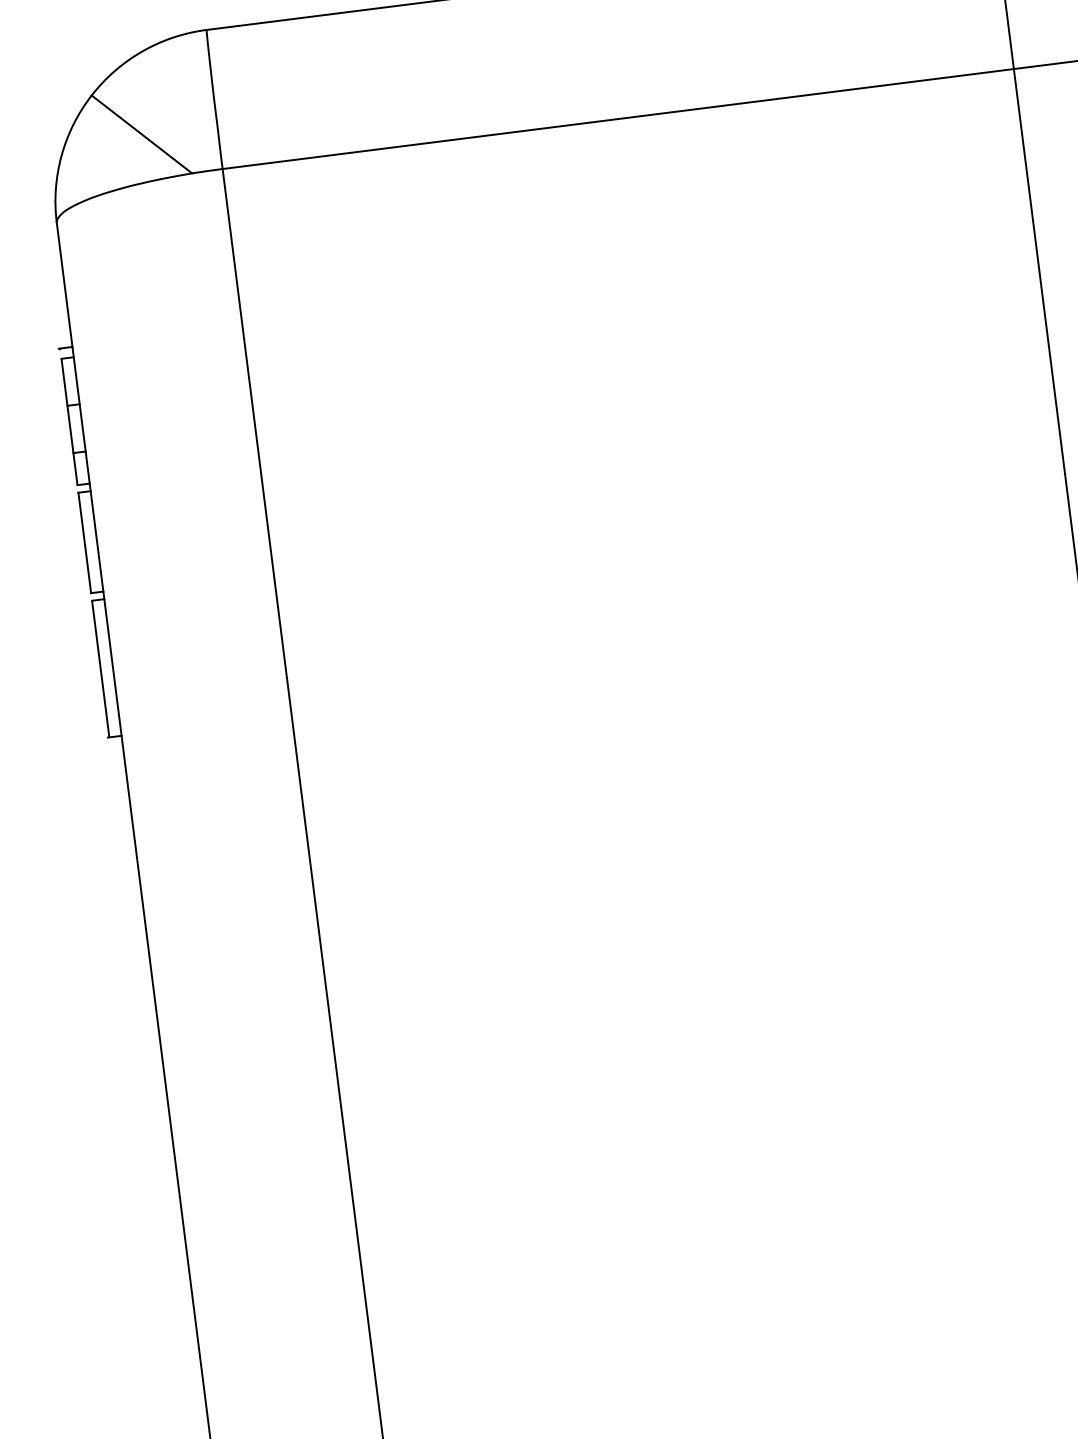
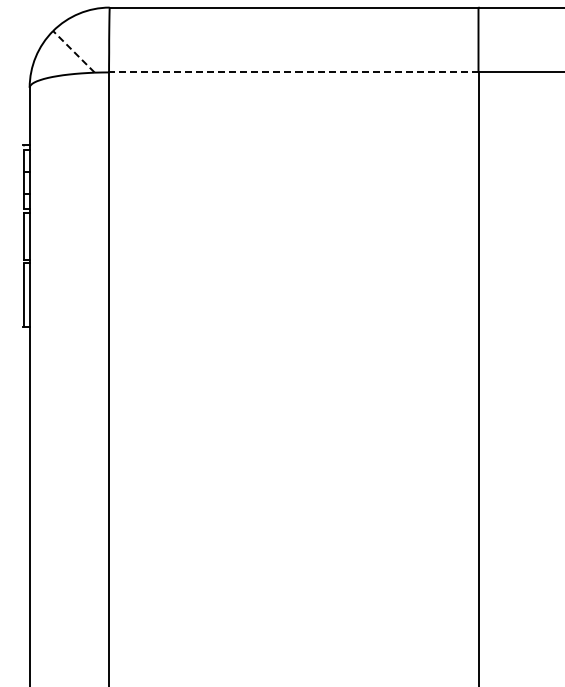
line: (617, 119) -> (293, 72), solid -> dashed
line: (140, 133) -> (73, 51), solid -> dashed

